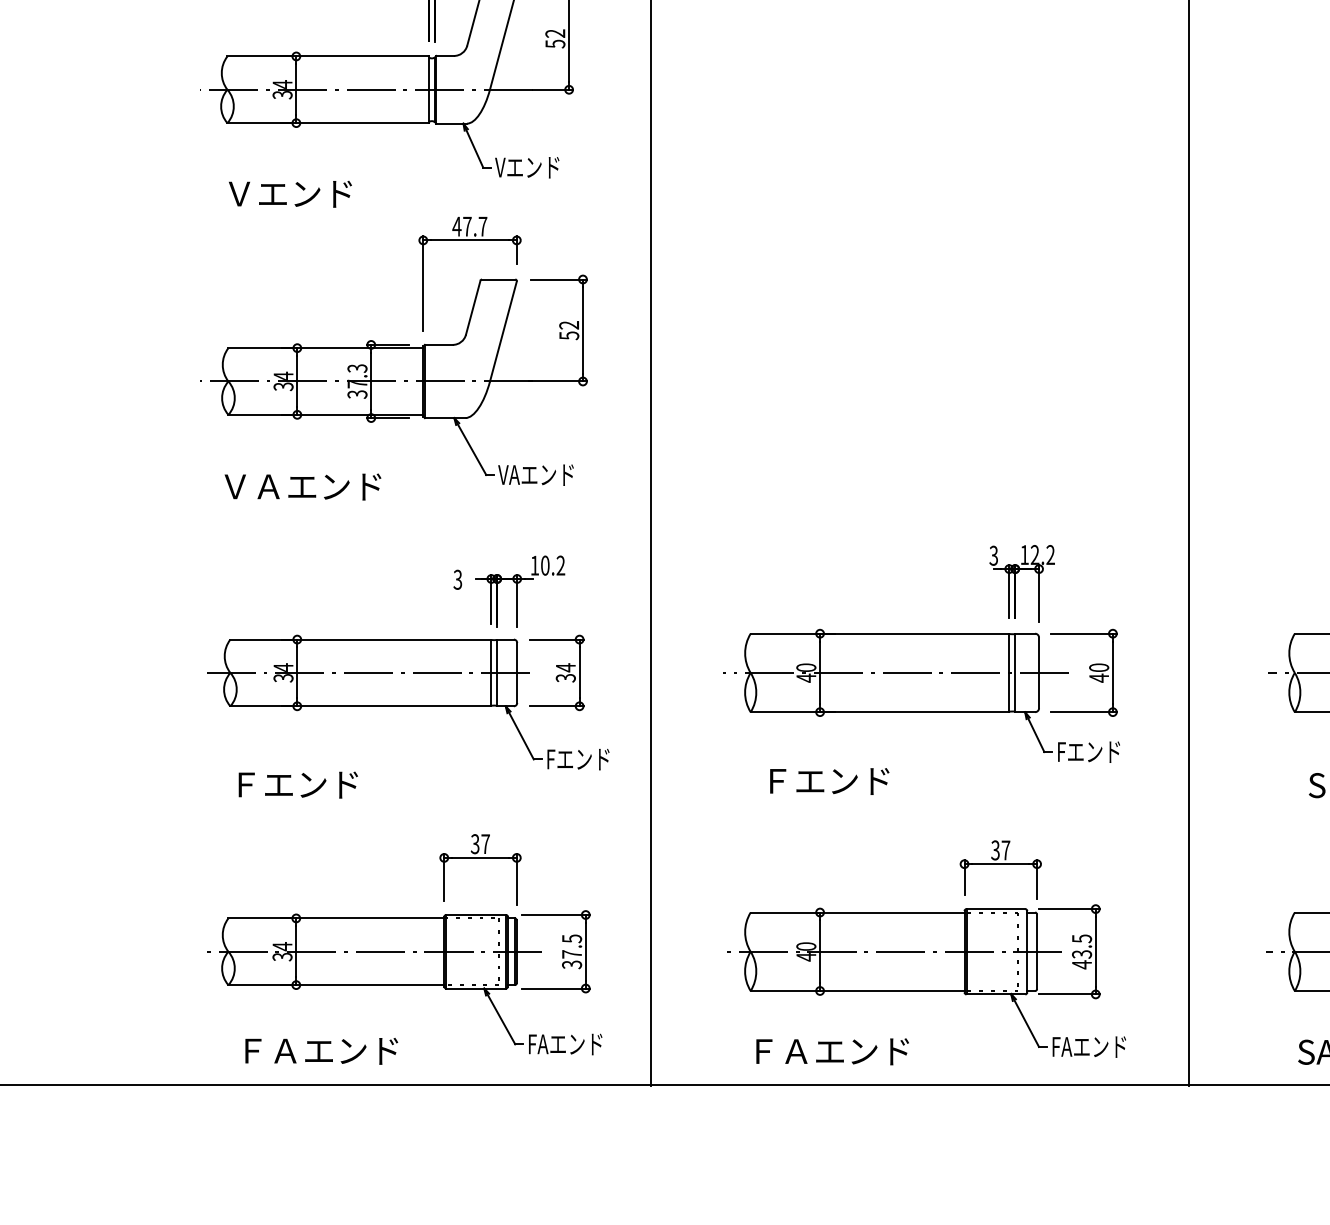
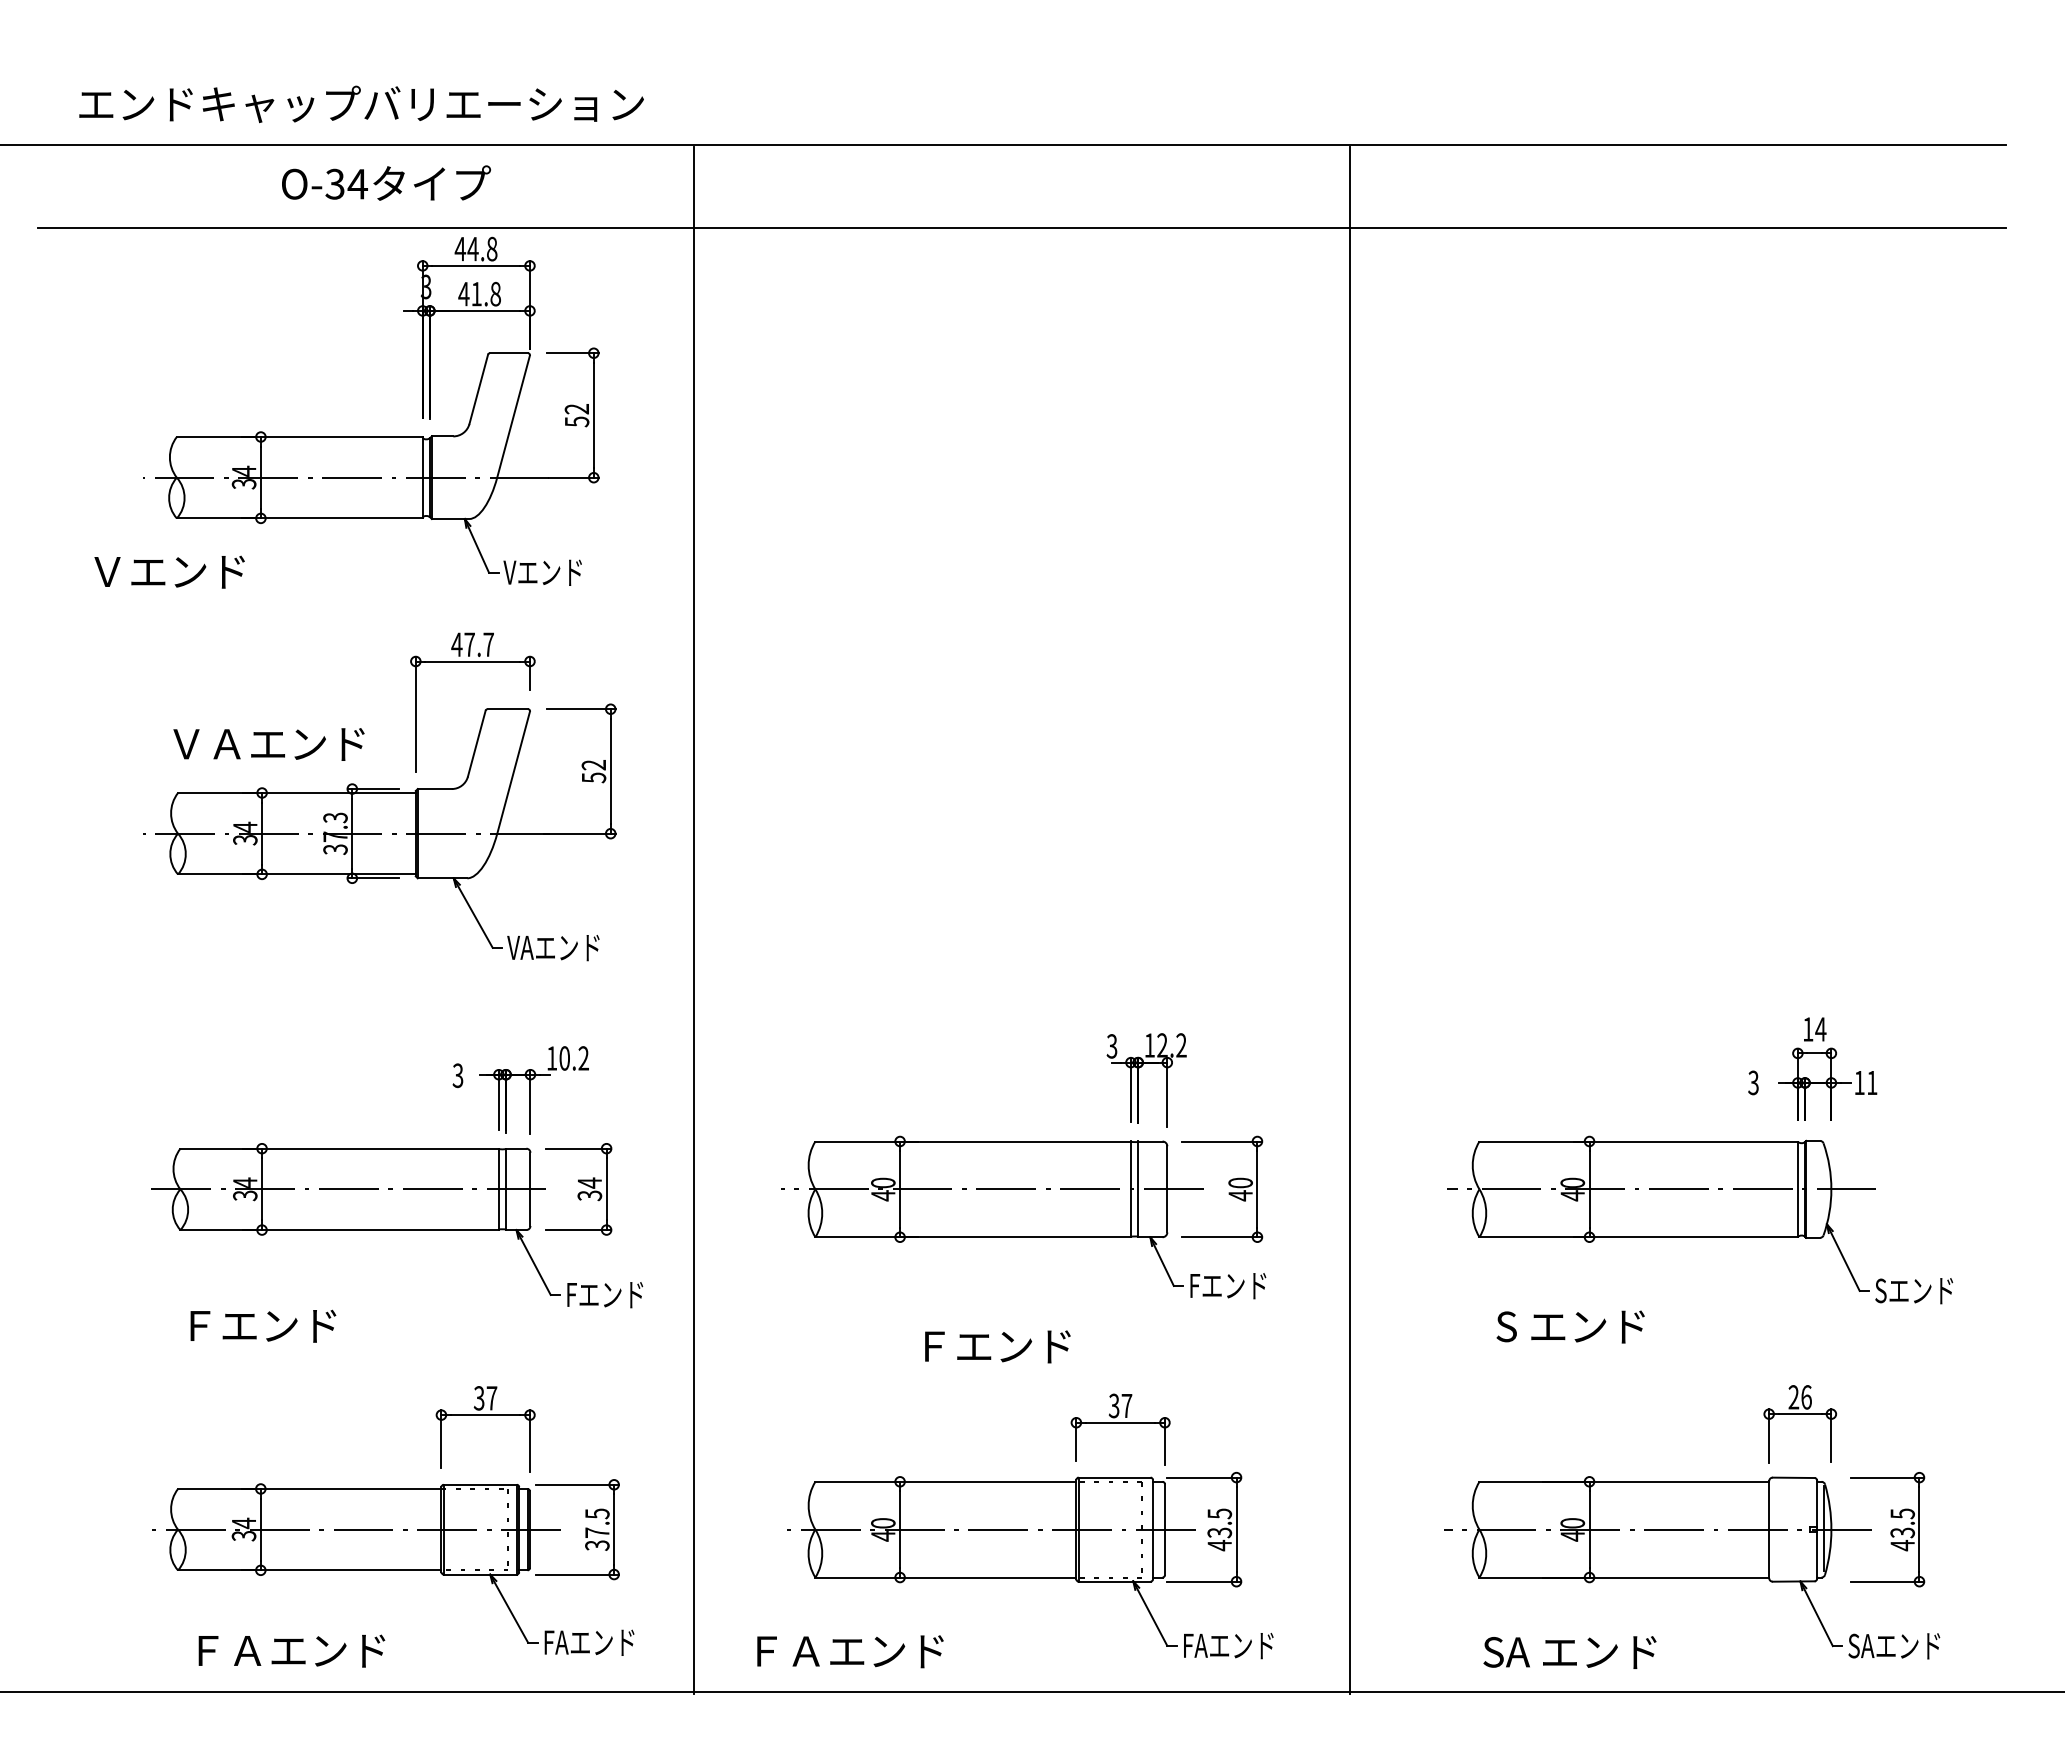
text: (290, 193) -> (169, 571), moved
text: (302, 487) -> (268, 744), moved
text: (829, 781) -> (997, 1346), moved
text: (832, 1051) -> (850, 1651), moved

